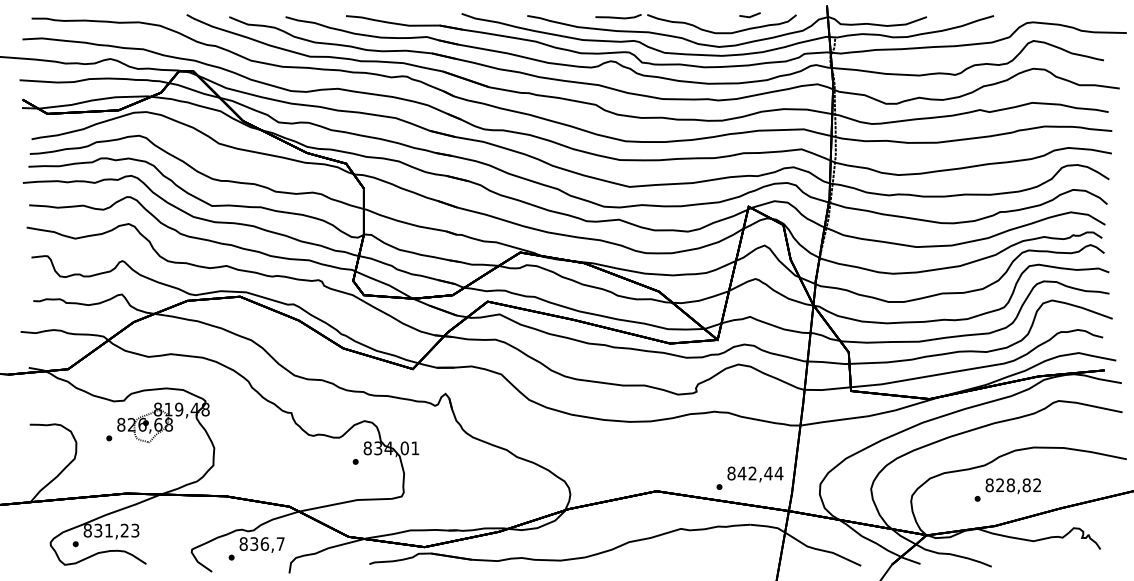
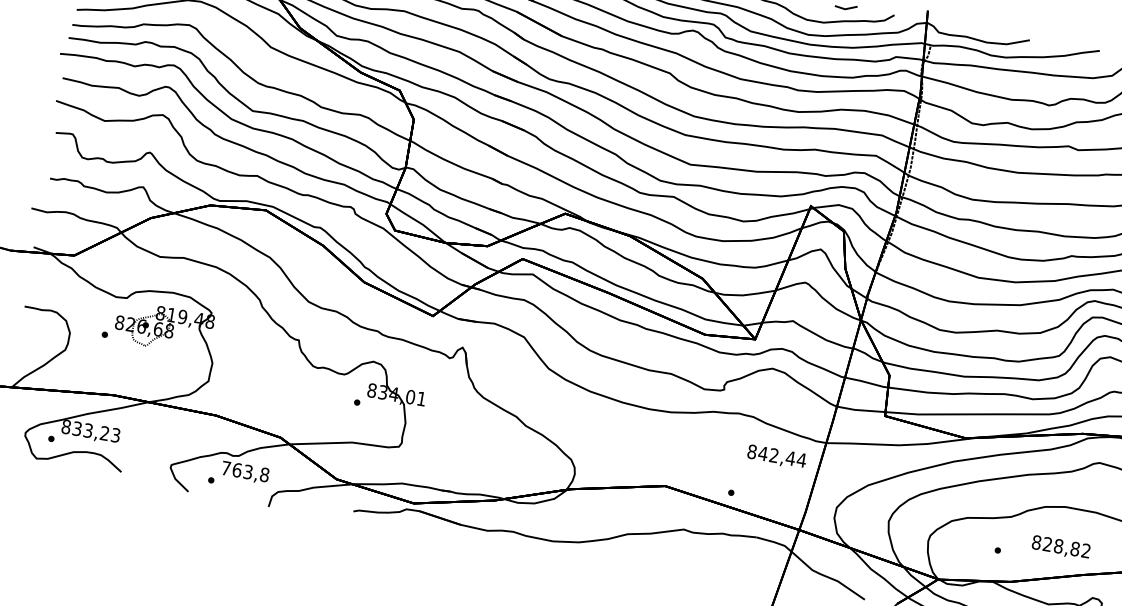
text: (755, 474) -> (776, 457), moved
text: (1012, 486) -> (1060, 547), moved
text: (108, 530) -> (87, 430), 831,23 -> 833,23
text: (261, 543) -> (244, 470), 836,7 -> 763,8

